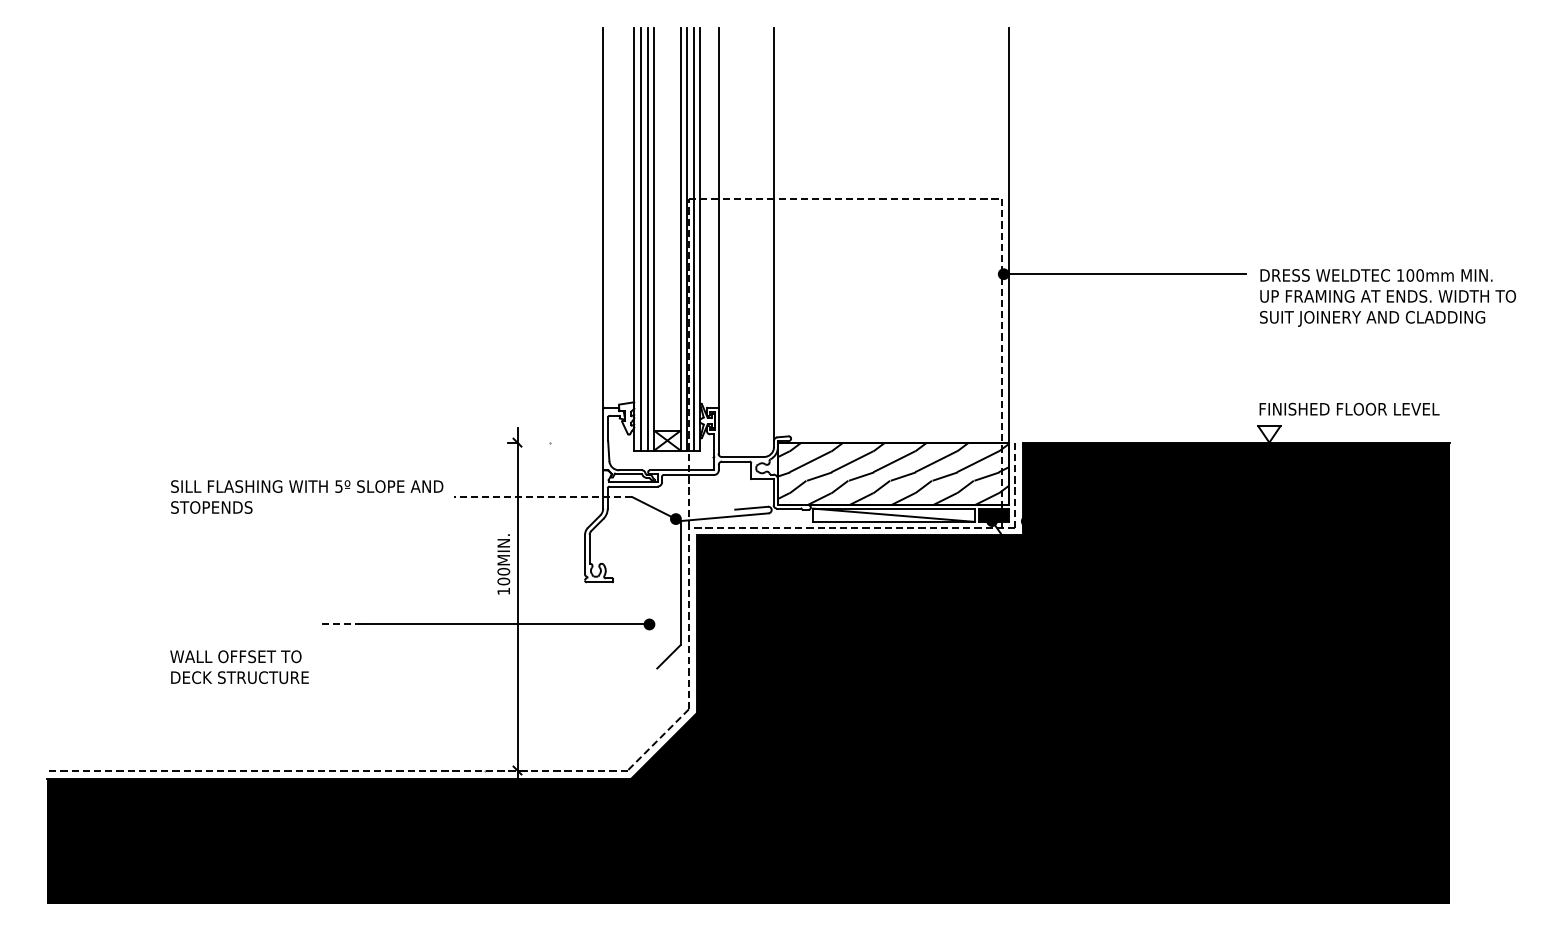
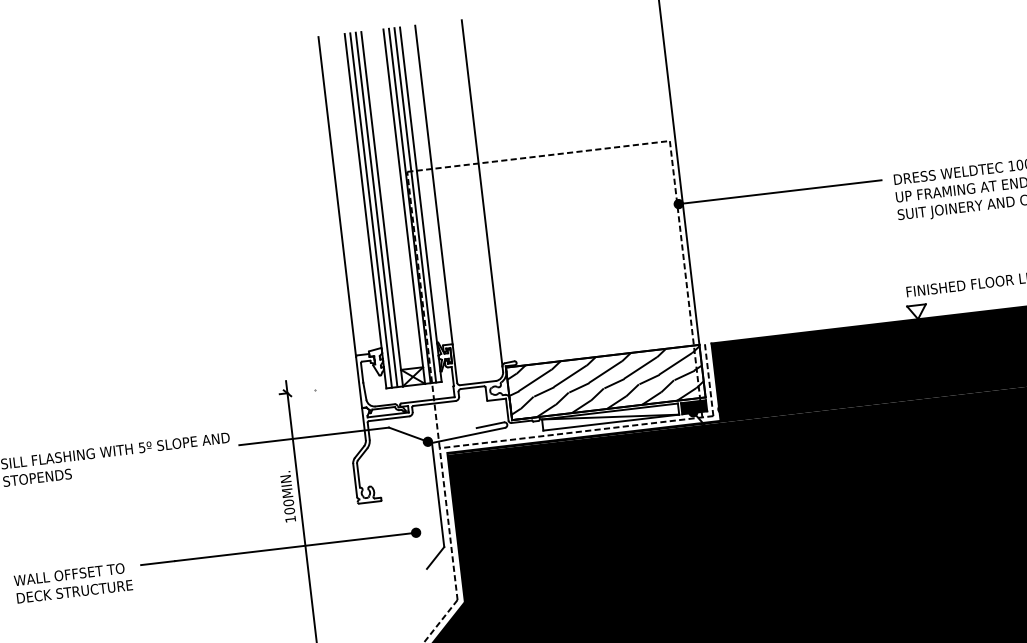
line: (542, 497) -> (313, 436), dashed -> solid
line: (341, 624) -> (157, 563), dashed -> solid
text: (239, 666) -> (73, 582), moved

